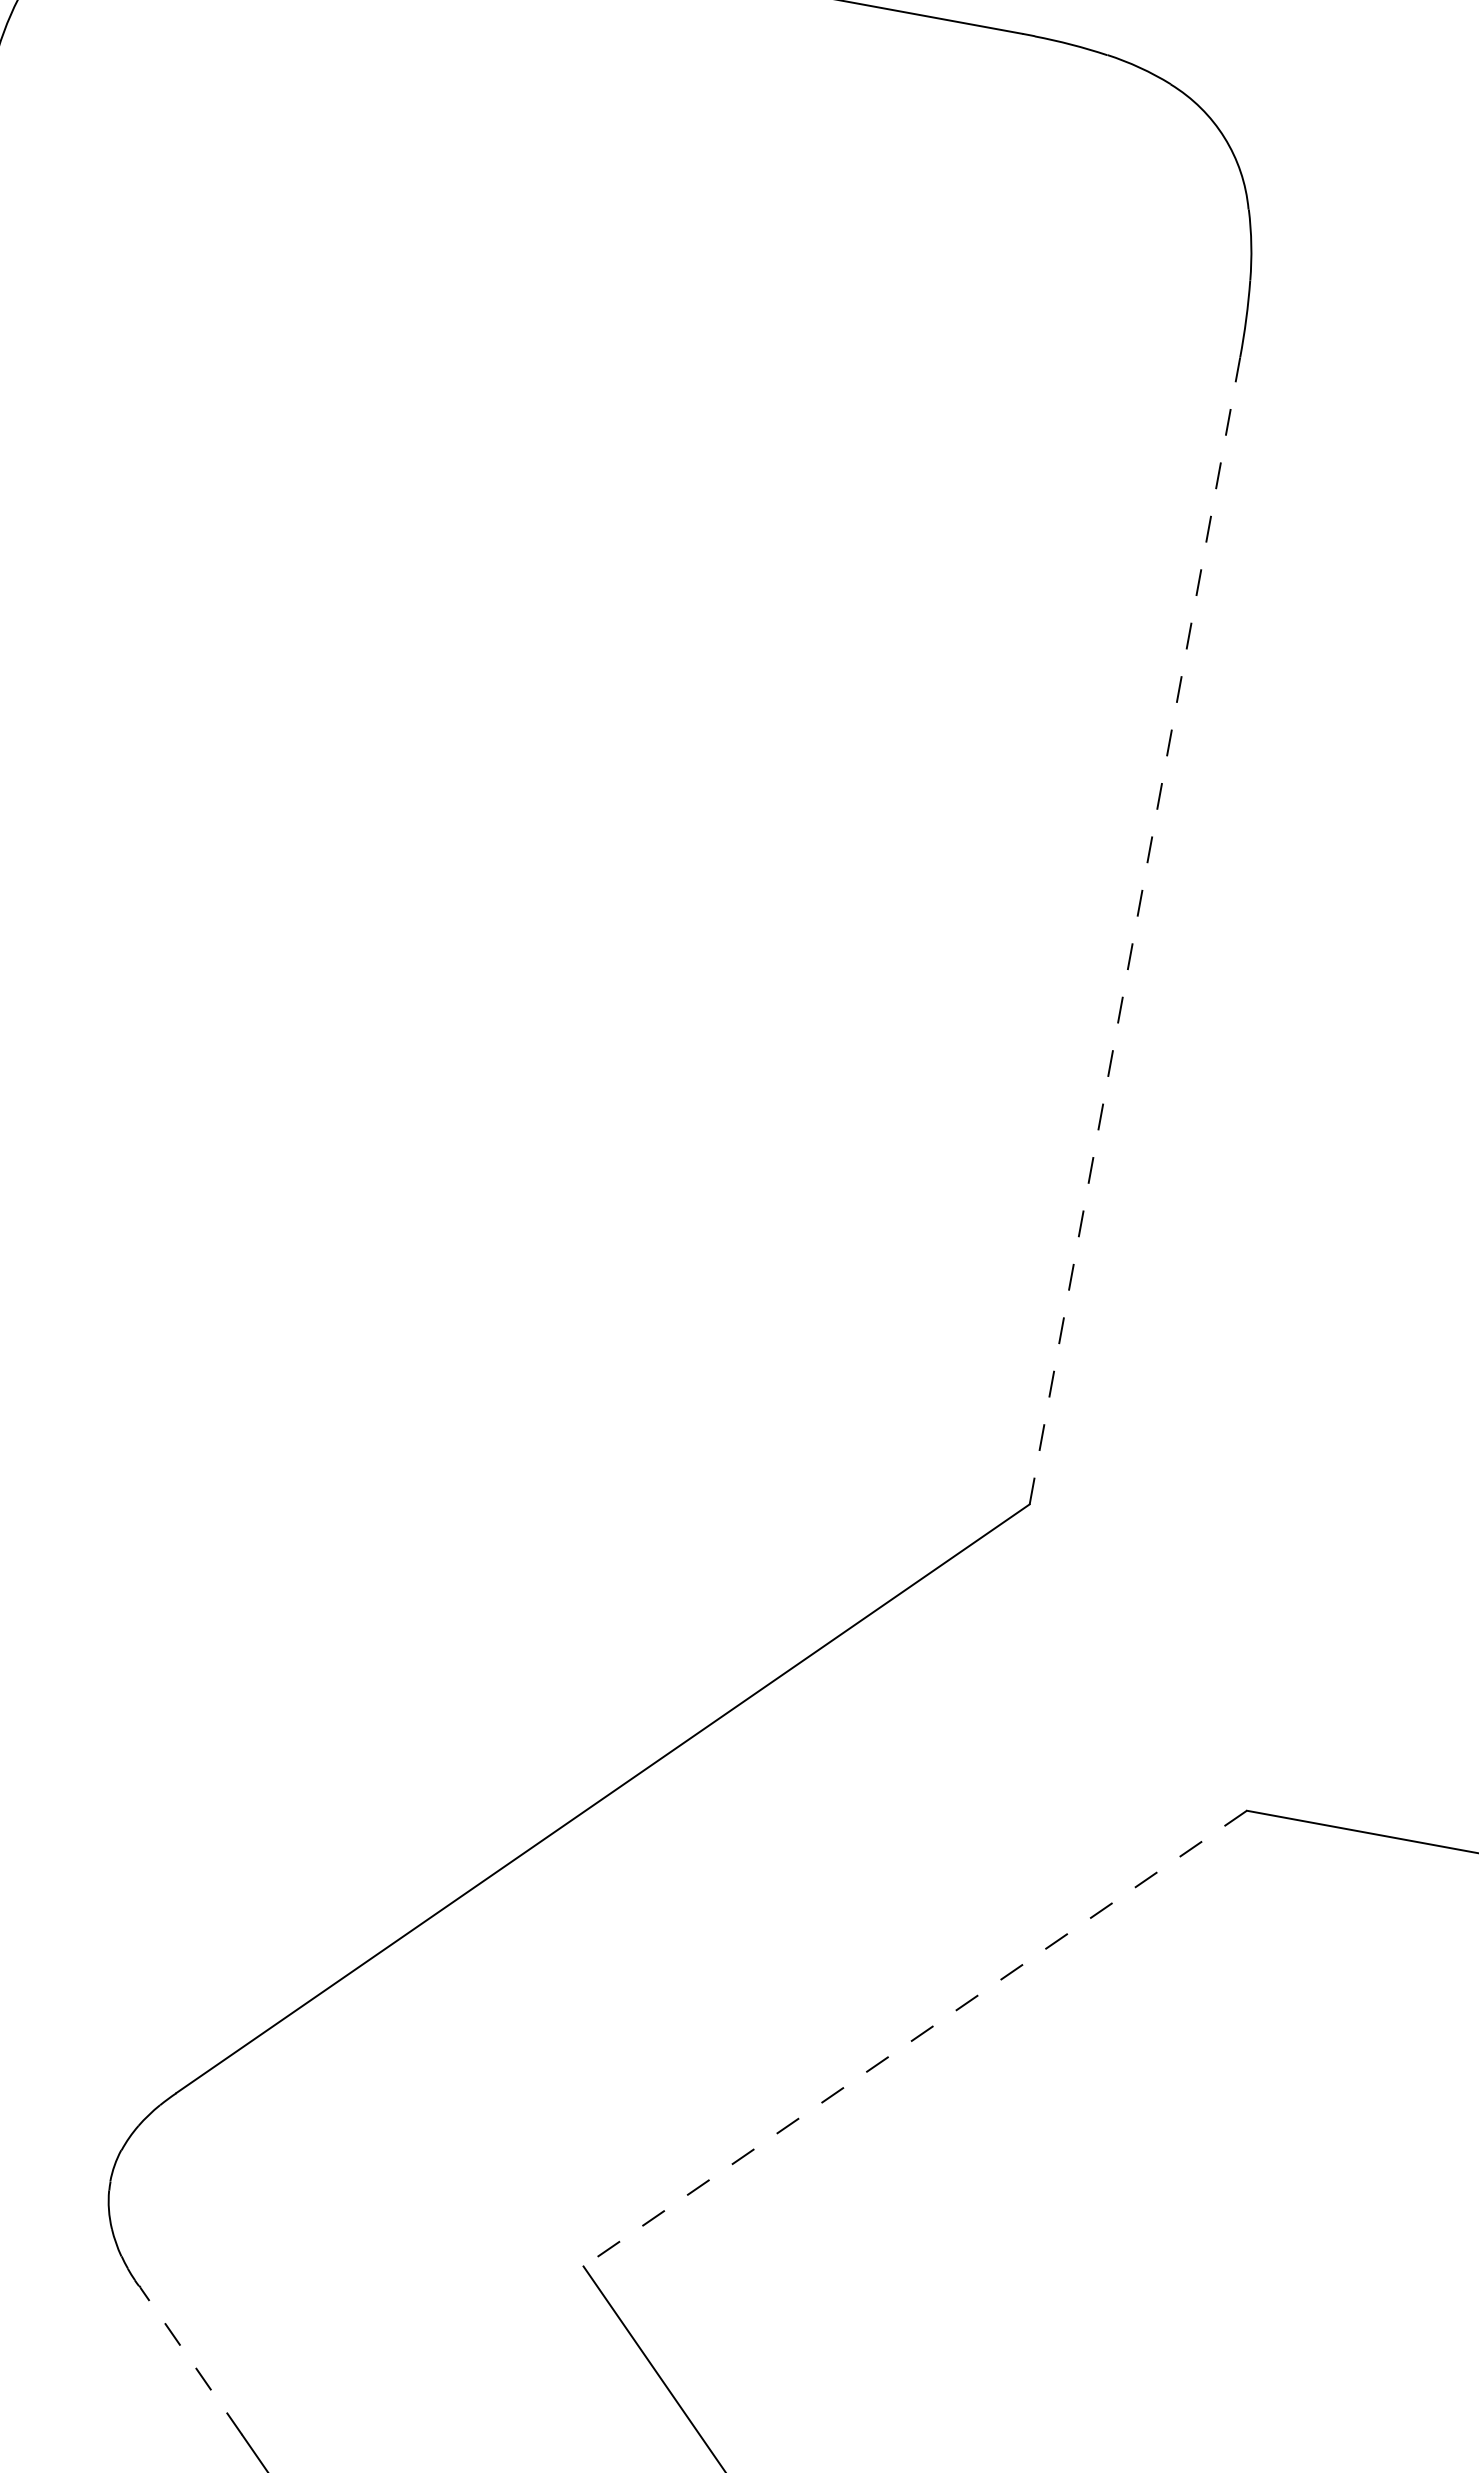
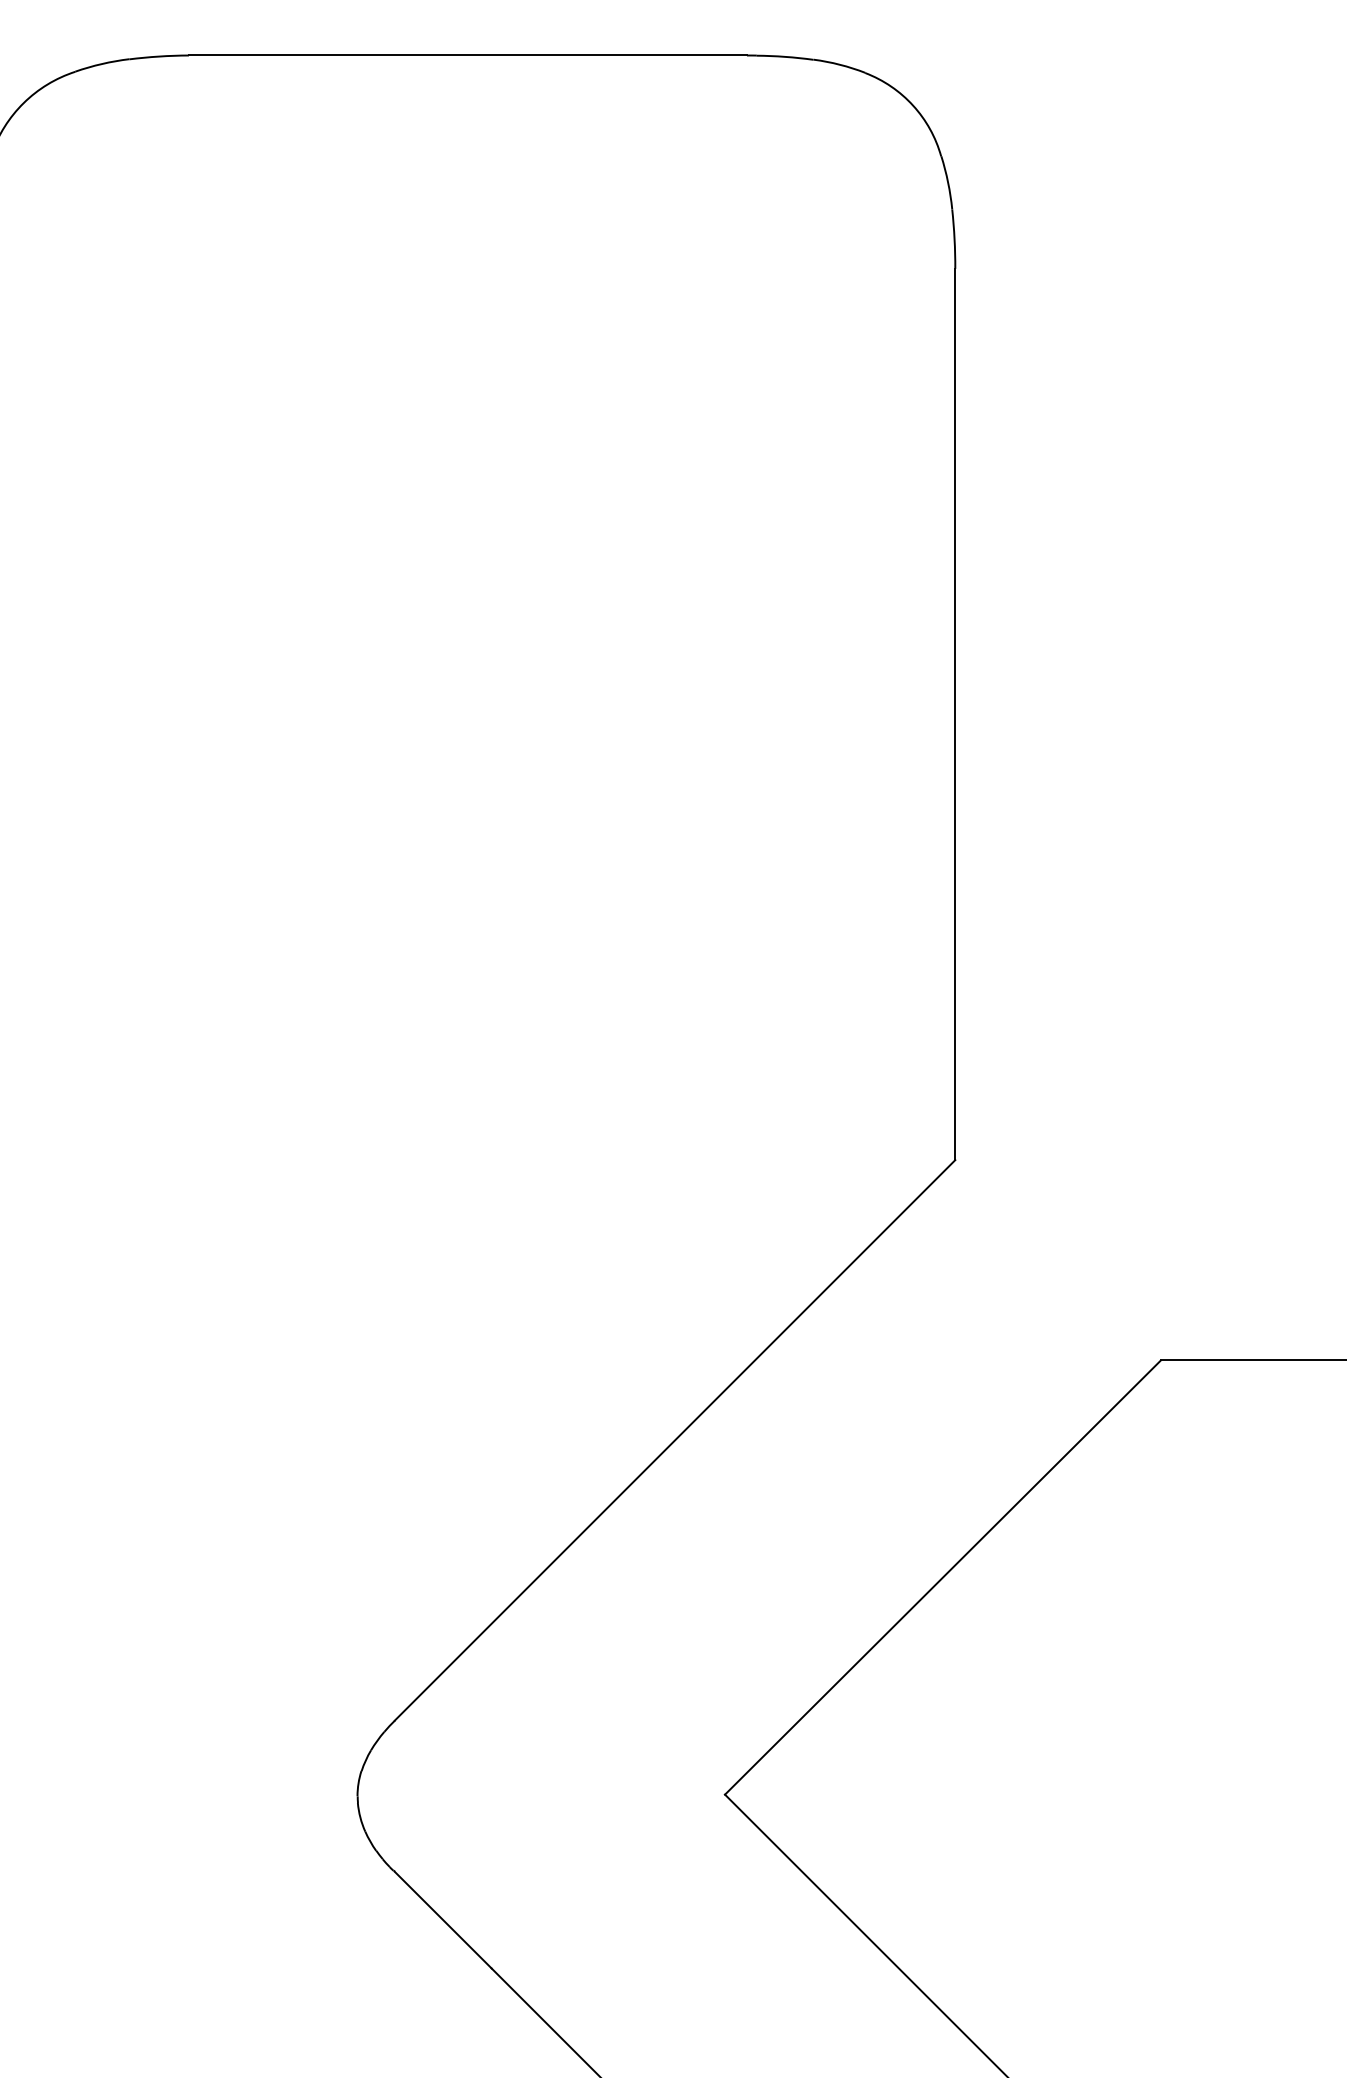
line: (1135, 931) -> (955, 714), dashed -> solid
line: (914, 2038) -> (942, 1577), dashed -> solid
line: (190, 2360) -> (442, 1919), dashed -> solid

